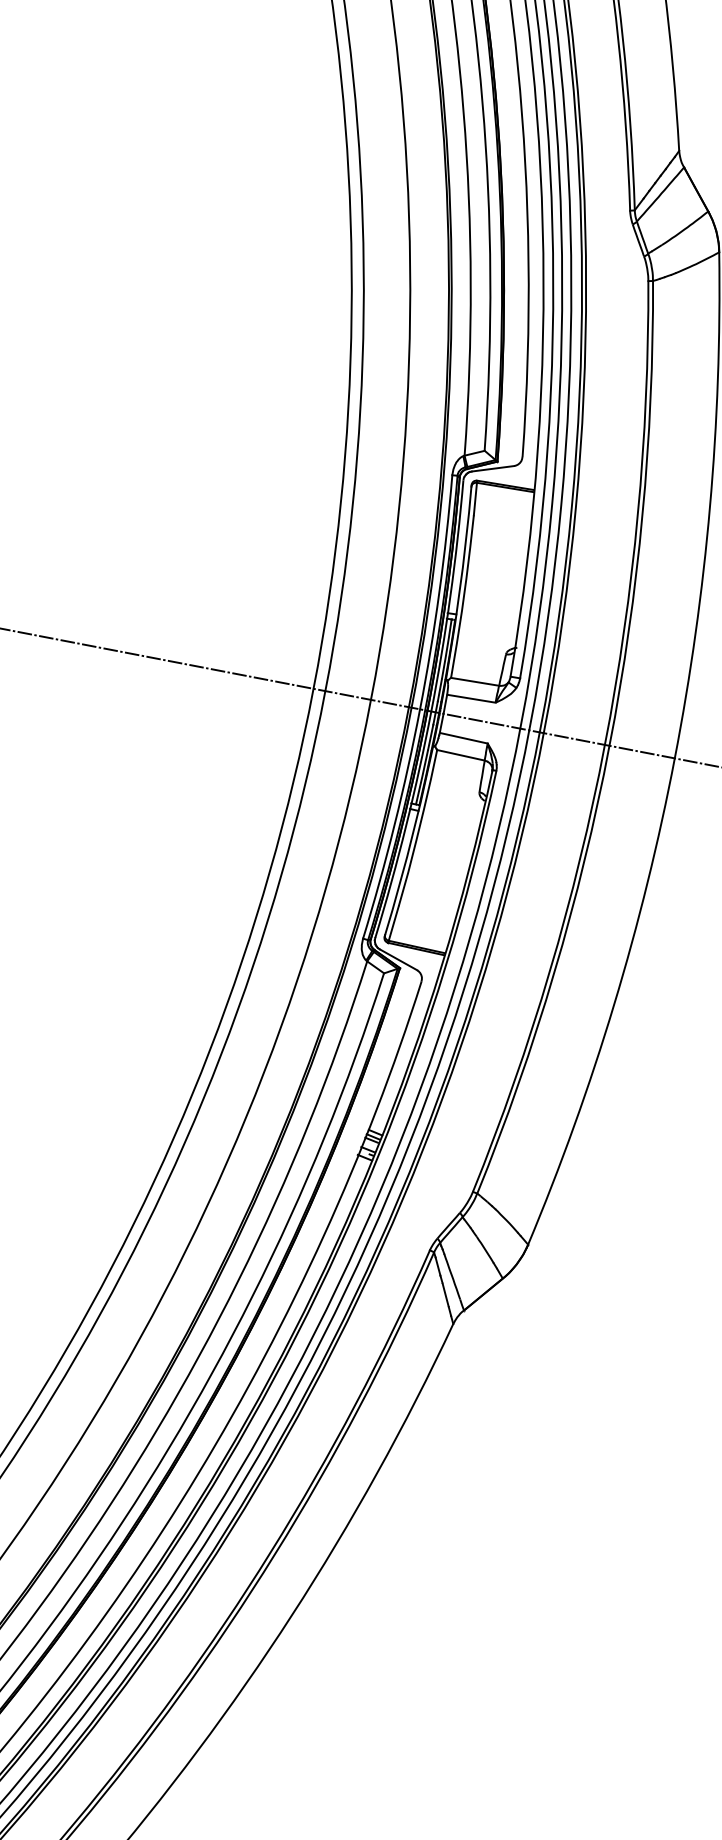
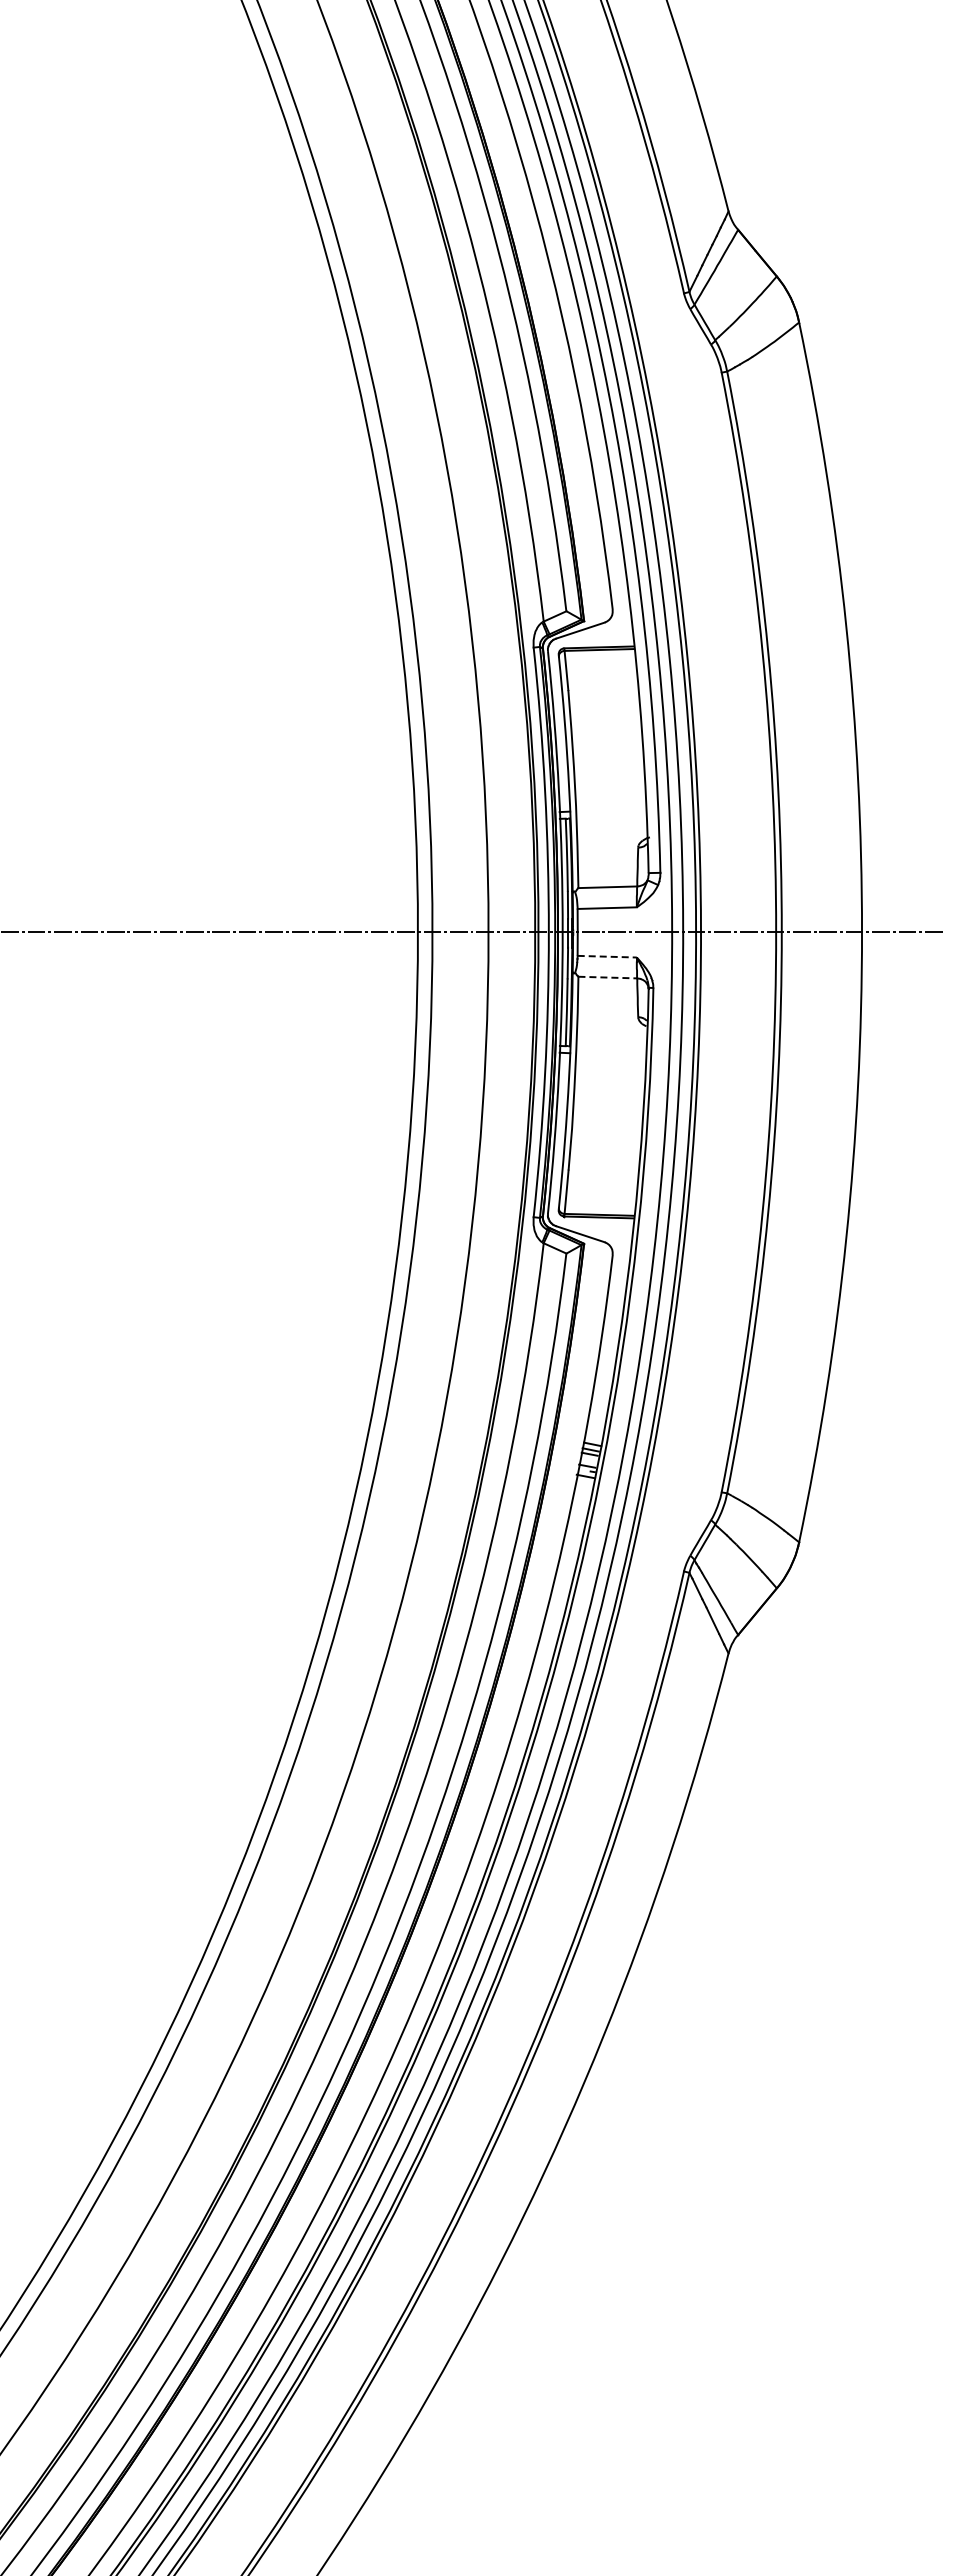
line: (464, 738) -> (607, 956), solid -> dashed
line: (461, 755) -> (608, 977), solid -> dashed

